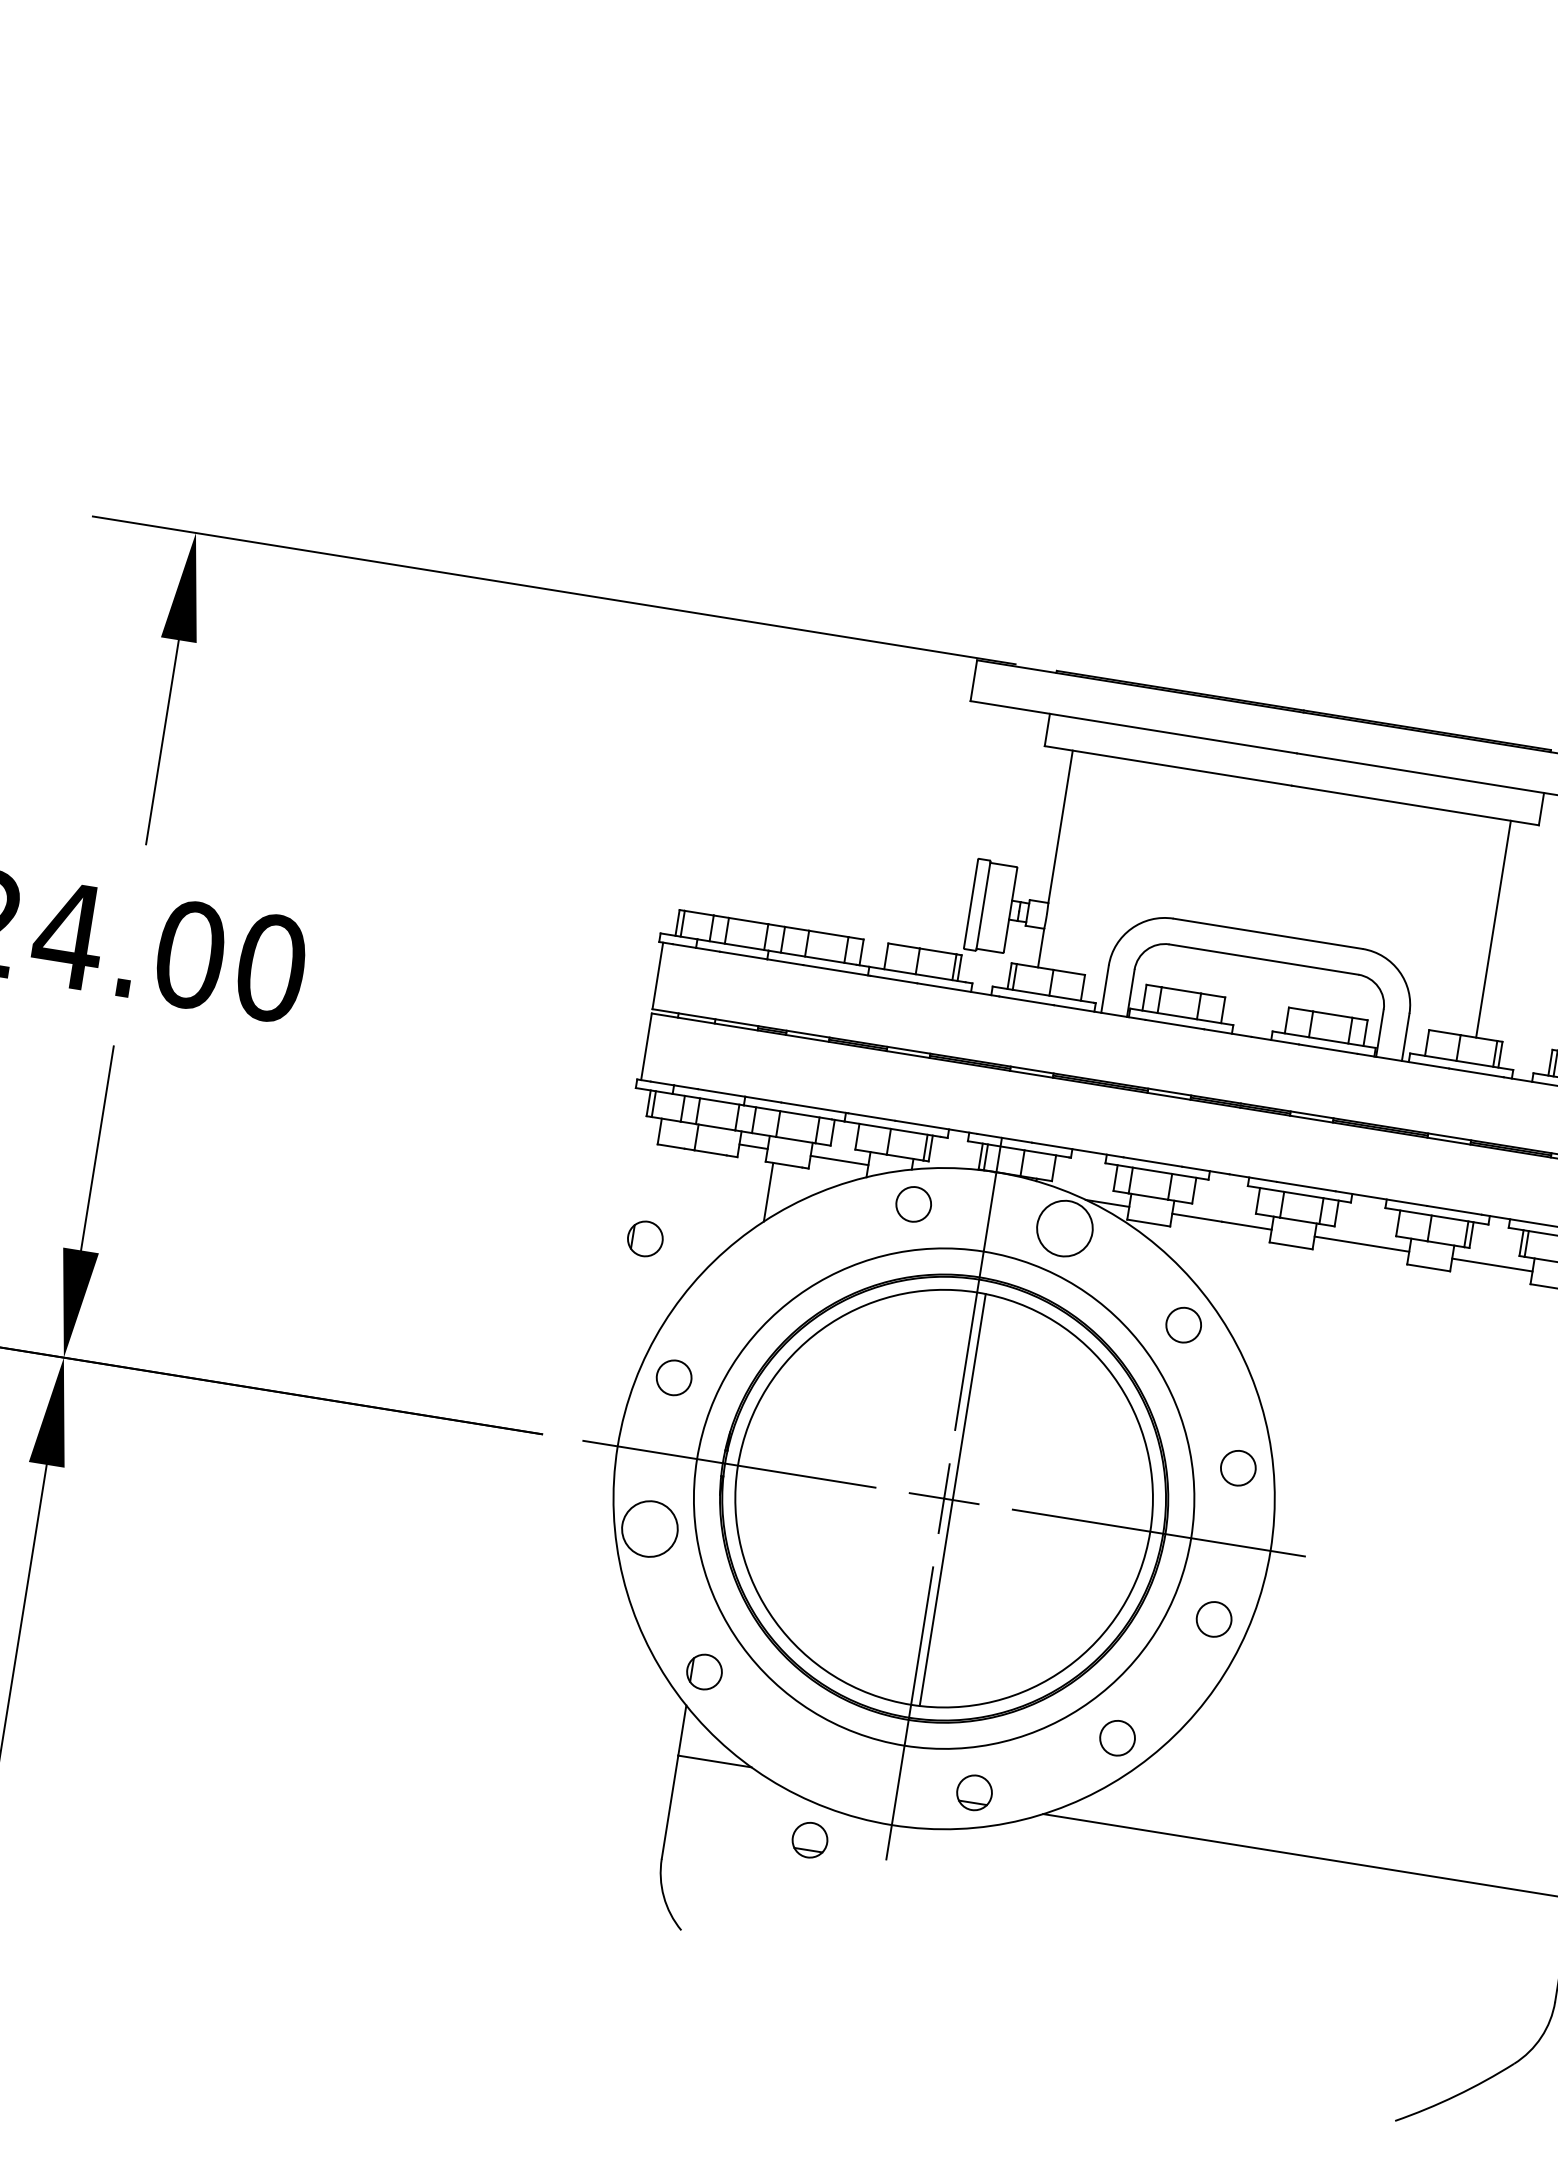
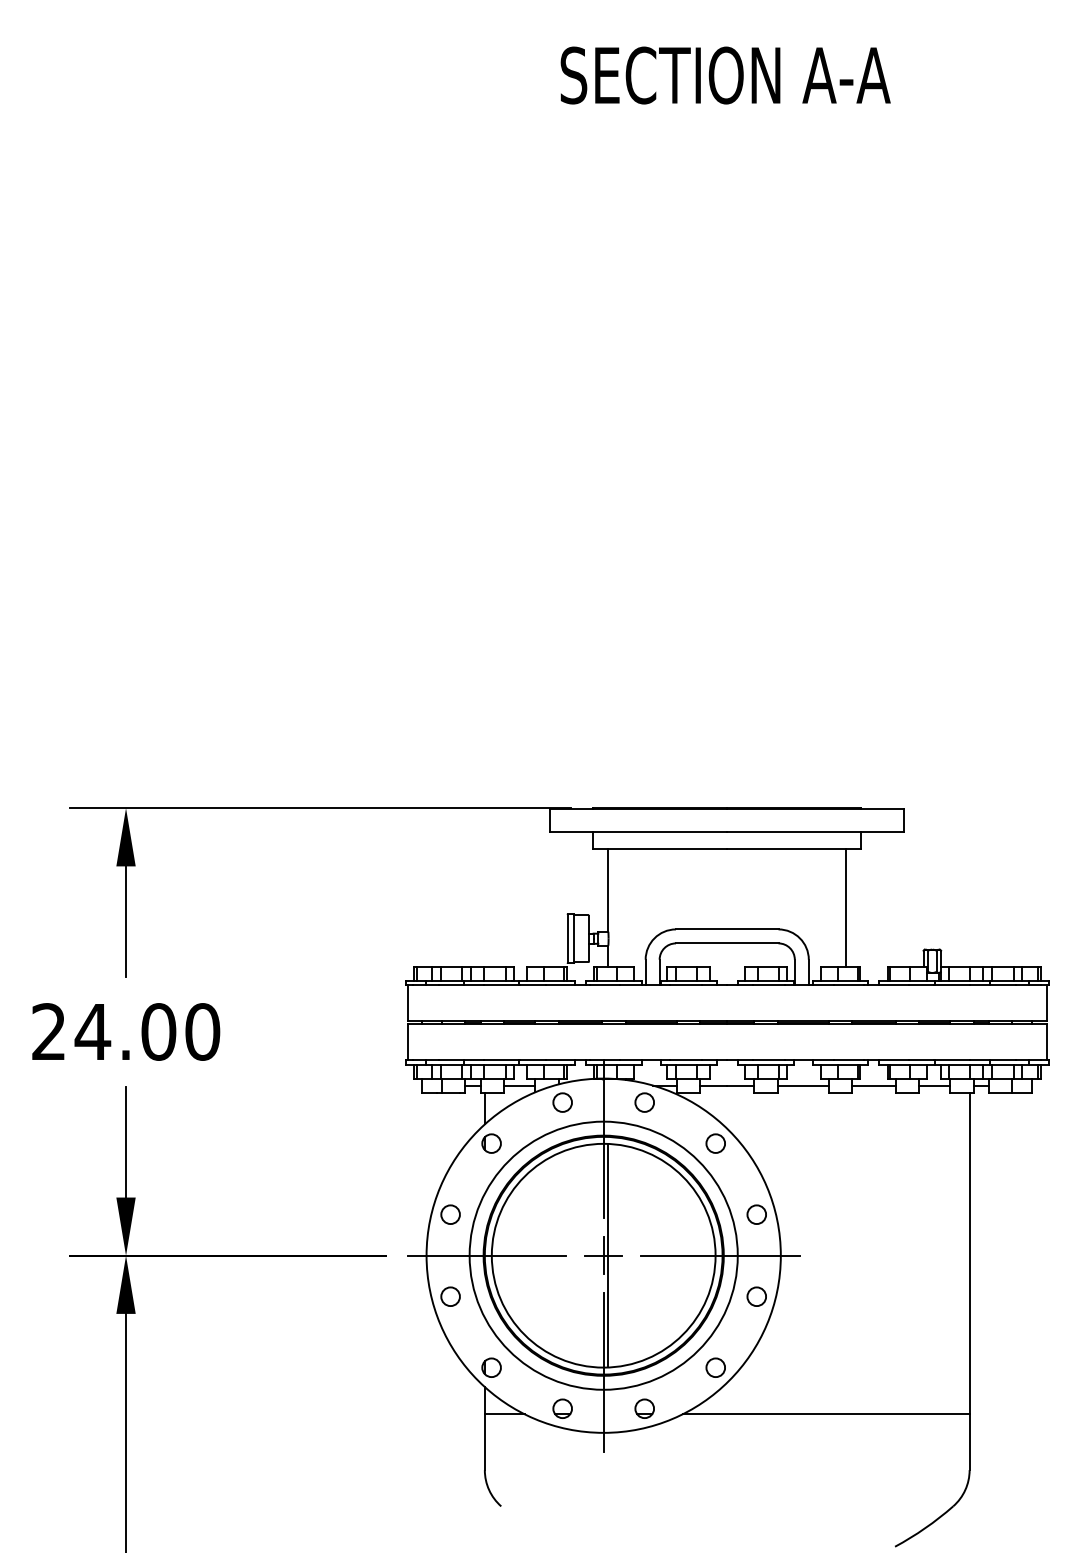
circle: (1064, 1228) -> (644, 1102), size x0.62
part: (645, 1238) -> (491, 1143), moved
circle: (649, 1528) -> (450, 1296), size x0.62
part: (809, 1839) -> (562, 1408), moved

